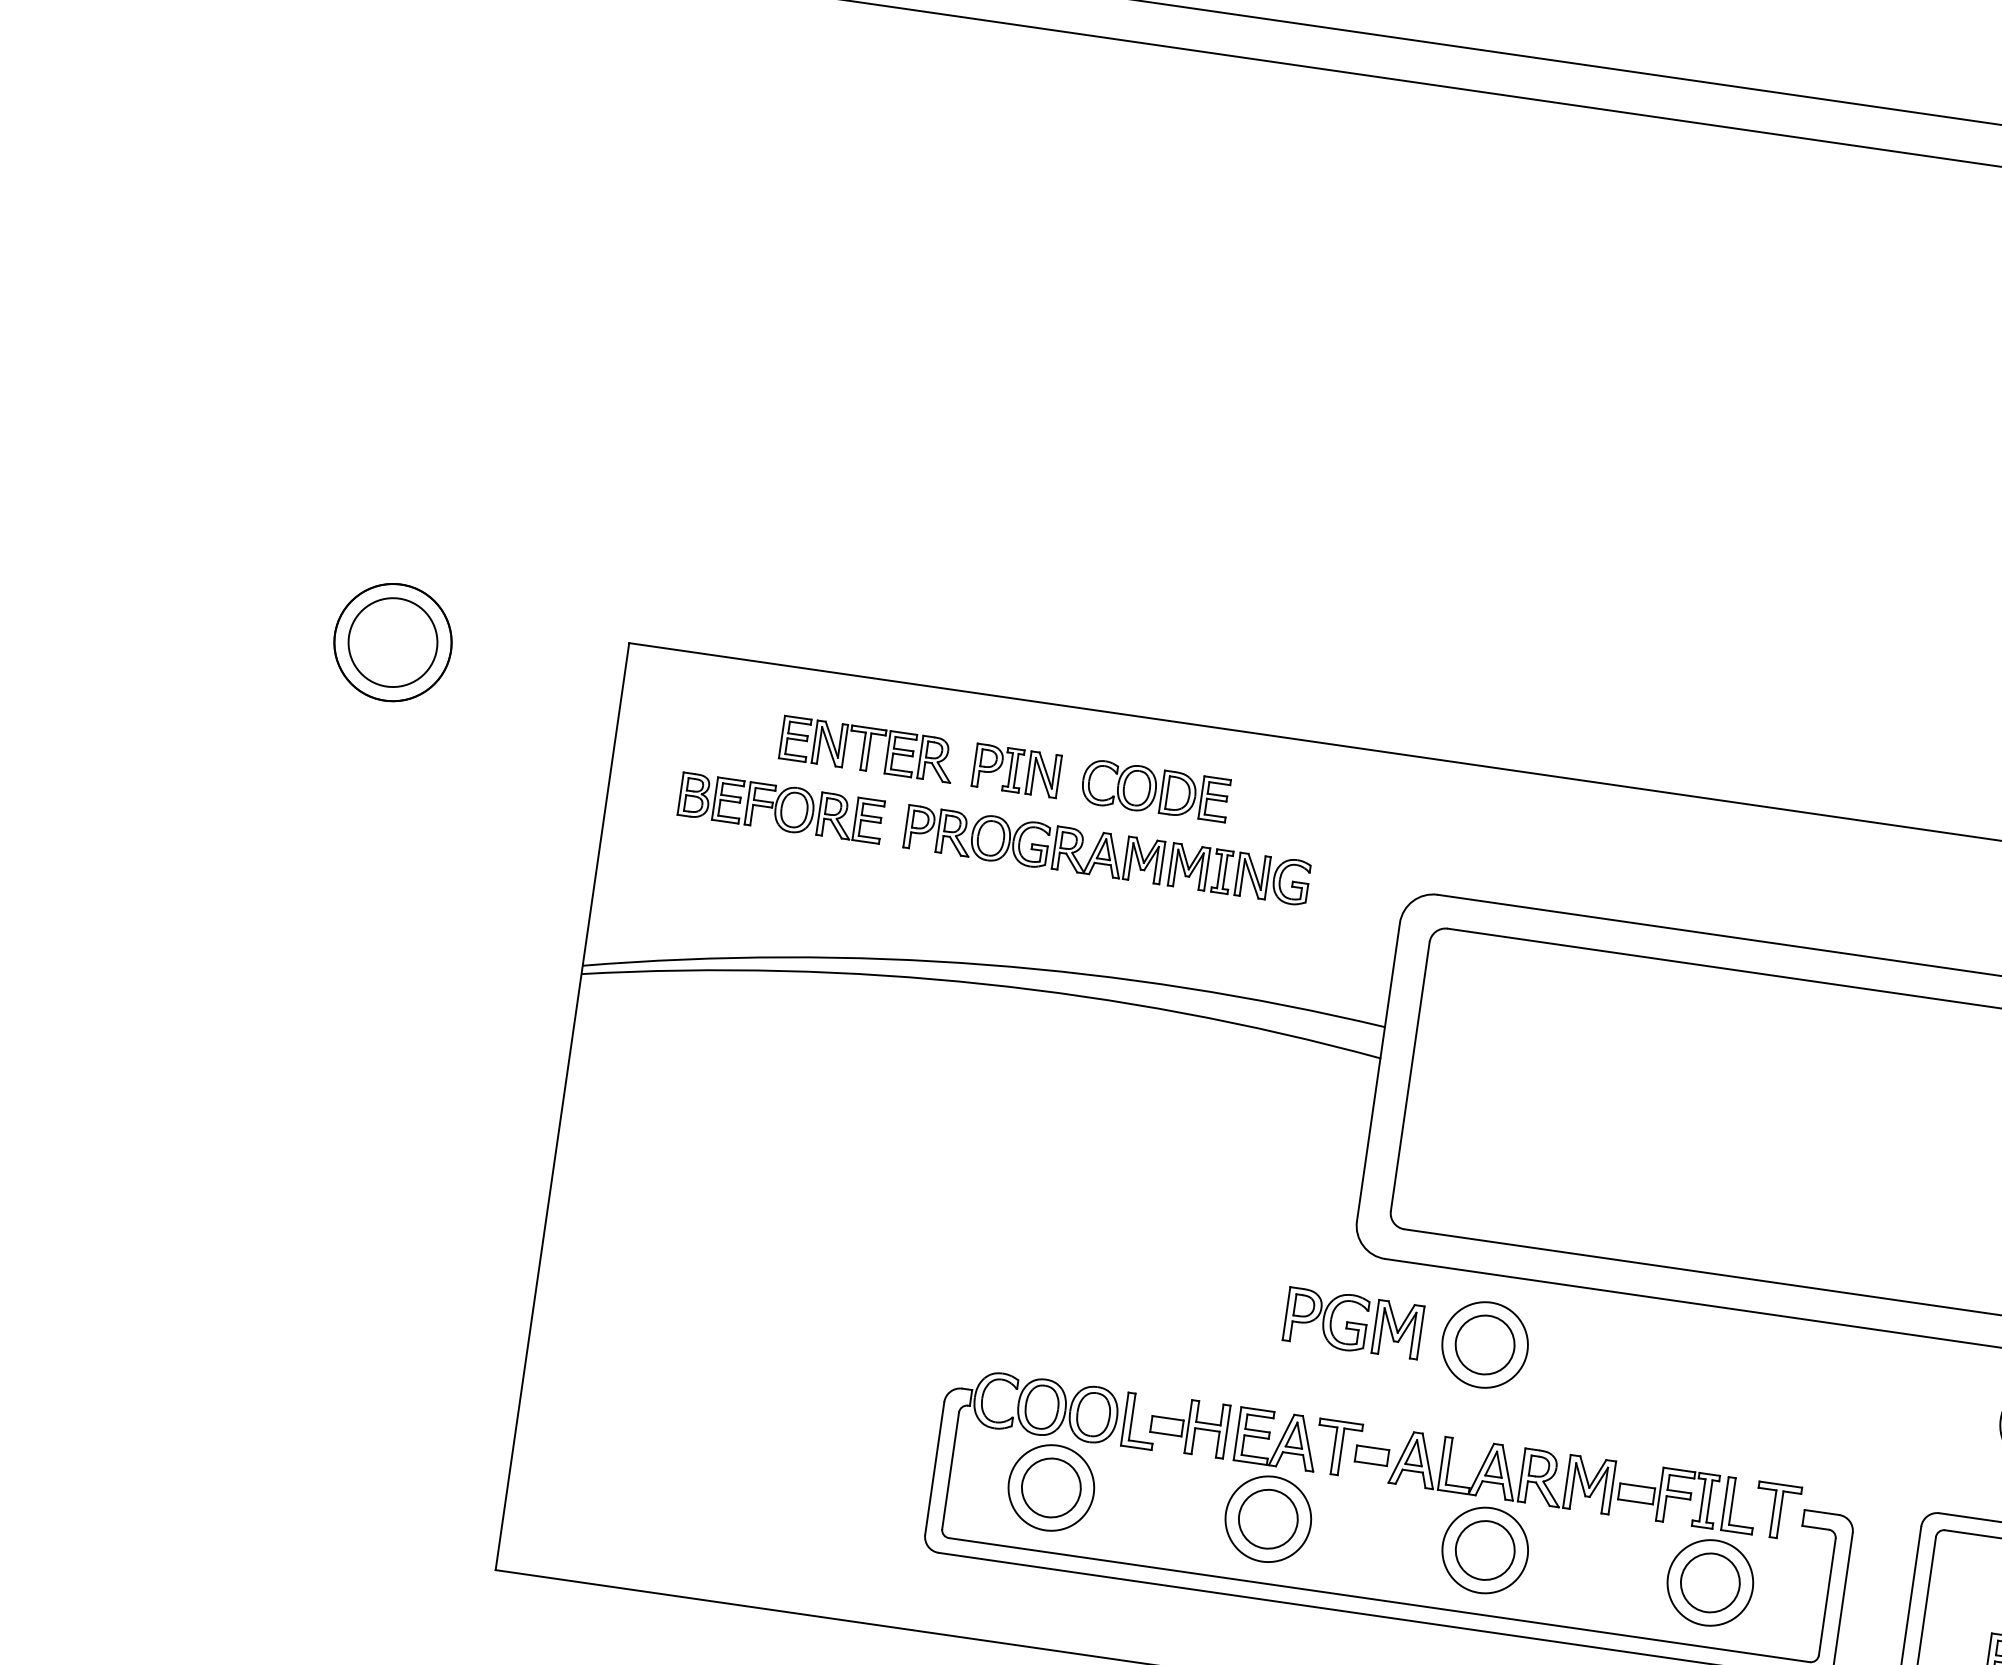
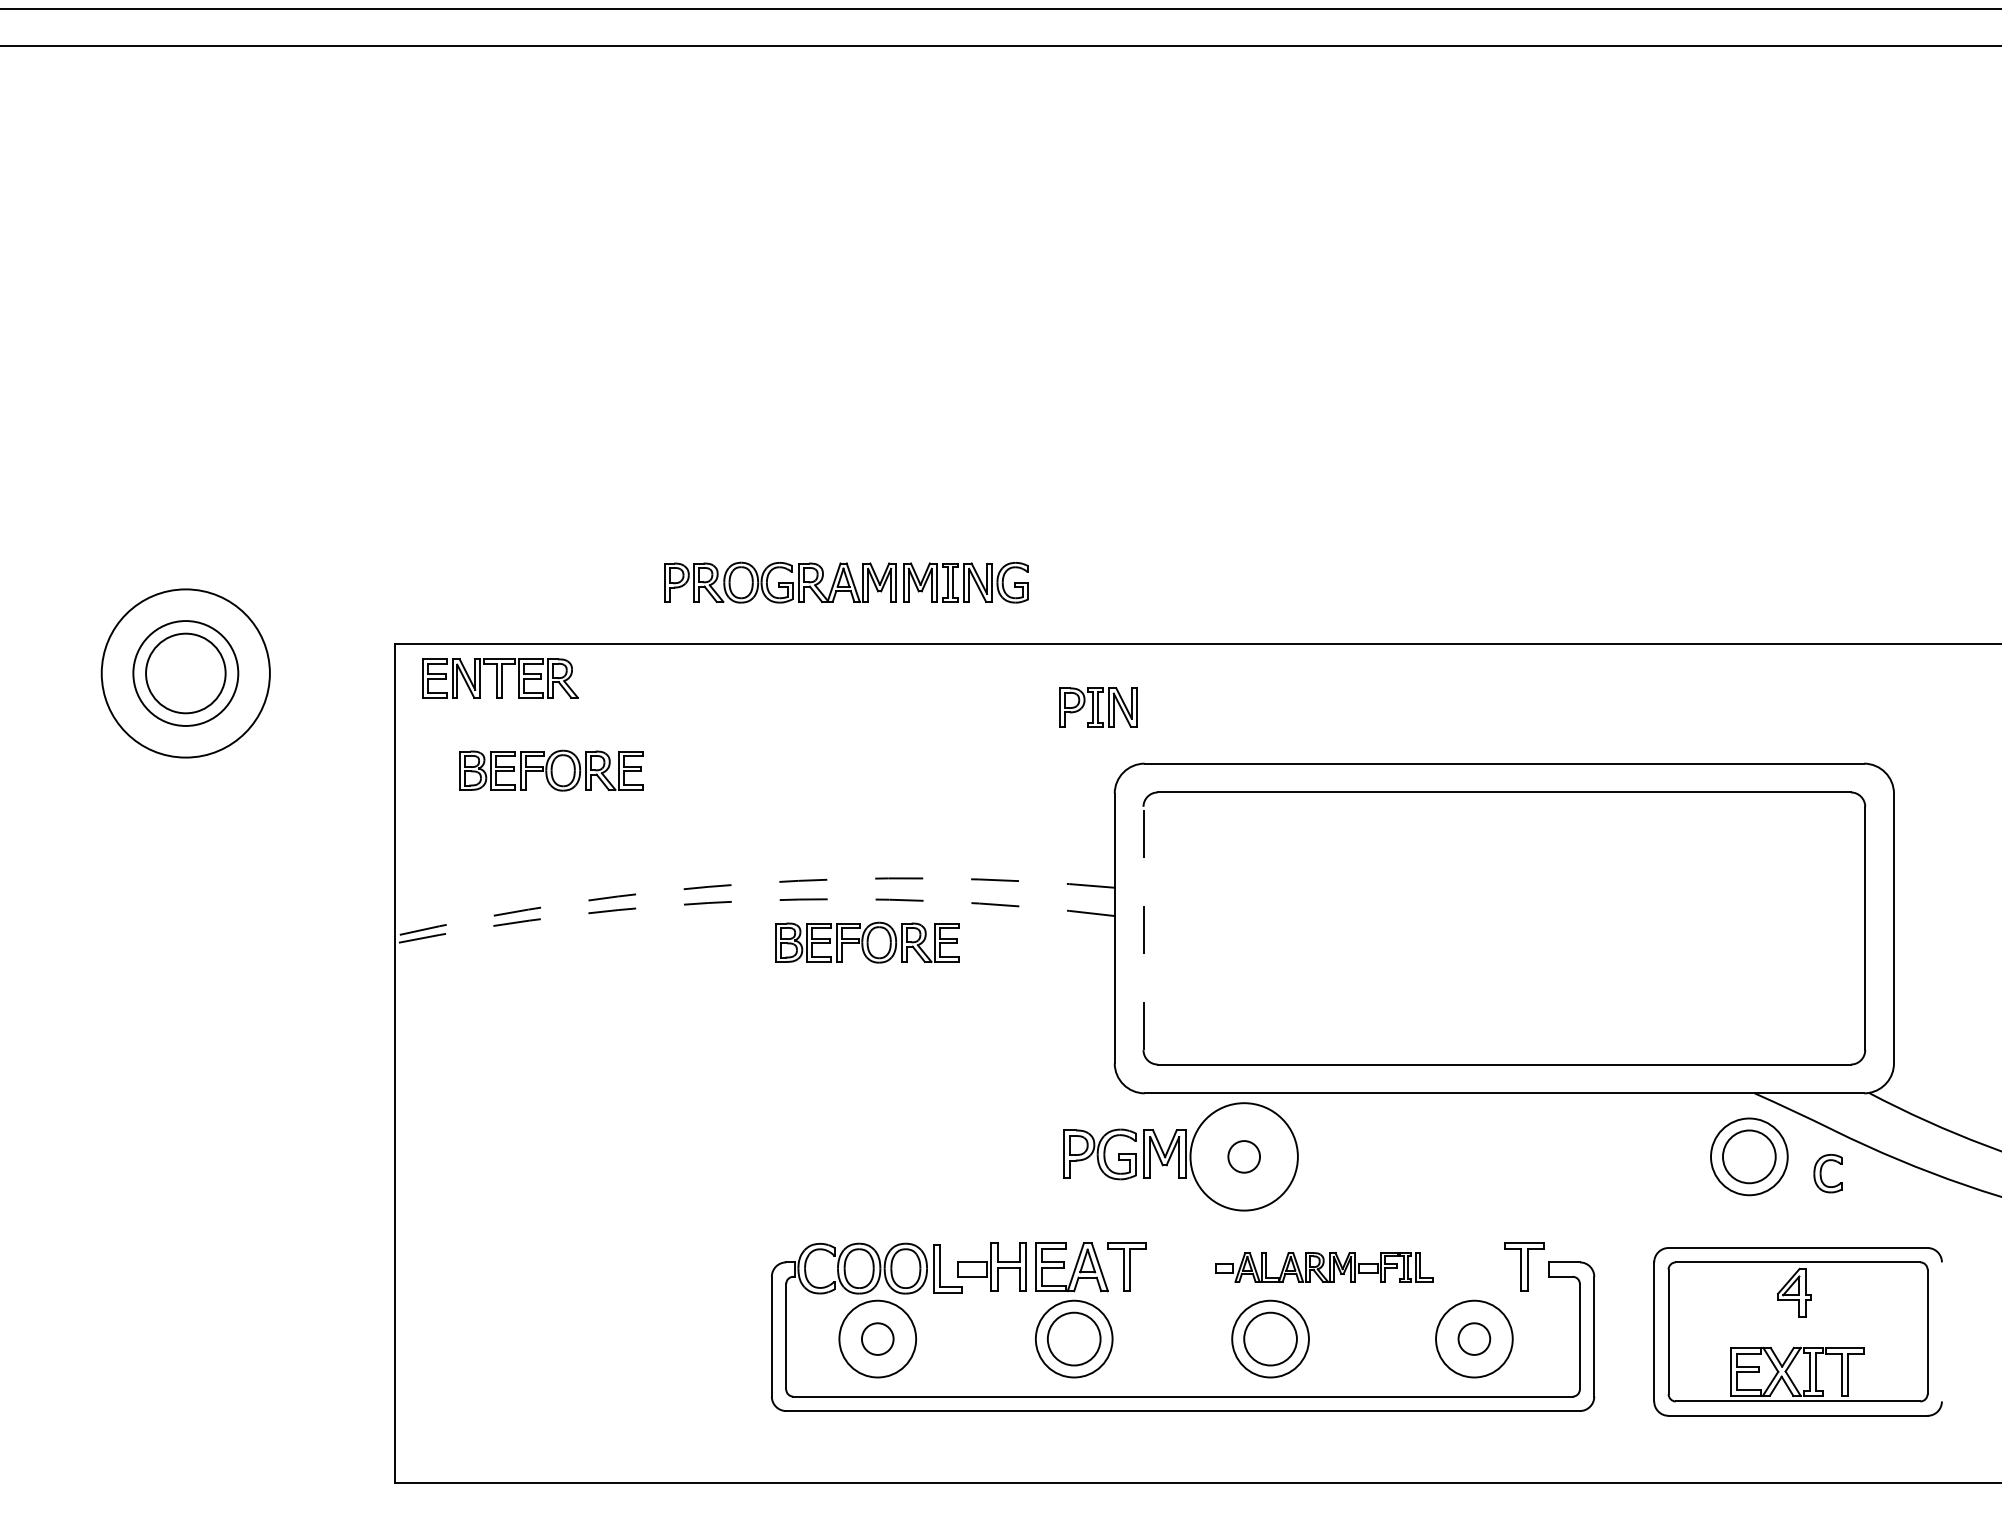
circle: (392, 642) -> (185, 673), size x1.6
part: (867, 749) -> (500, 678), moved
part: (1016, 770) -> (1098, 707), moved
part: (1154, 790) -> (880, 707), removed
part: (1107, 854) -> (846, 582), moved
arc: (986, 964) -> (753, 883), solid -> dashed
arc: (983, 983) -> (753, 900), solid -> dashed
part: (1103, 1048) -> (867, 942), added
line: (1410, 1076) -> (1143, 928), solid -> dashed
circle: (1484, 1344) -> (1243, 1156), size x0.6
circle: (1484, 1344) -> (1243, 1156), size x1.4
part: (1556, 1479) -> (1324, 1267), size x0.6
circle: (1051, 1487) -> (877, 1338), size x0.6
circle: (1710, 1582) -> (1474, 1338), size x0.6

